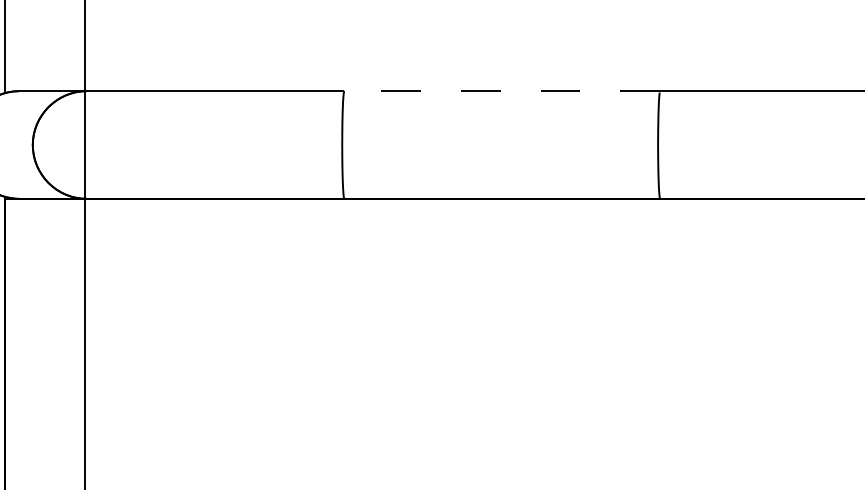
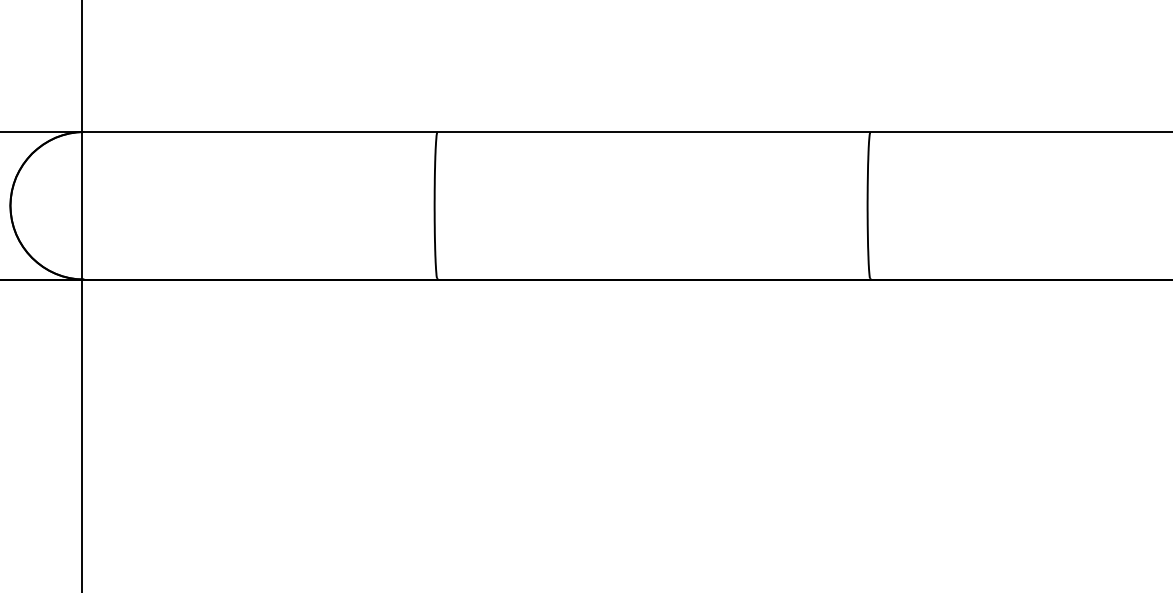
line: (502, 91) -> (654, 132), dashed -> solid

